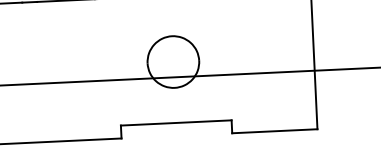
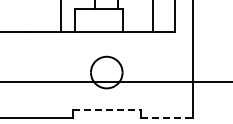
line: (175, 122) -> (106, 109), solid -> dashed
line: (276, 130) -> (167, 117), solid -> dashed

